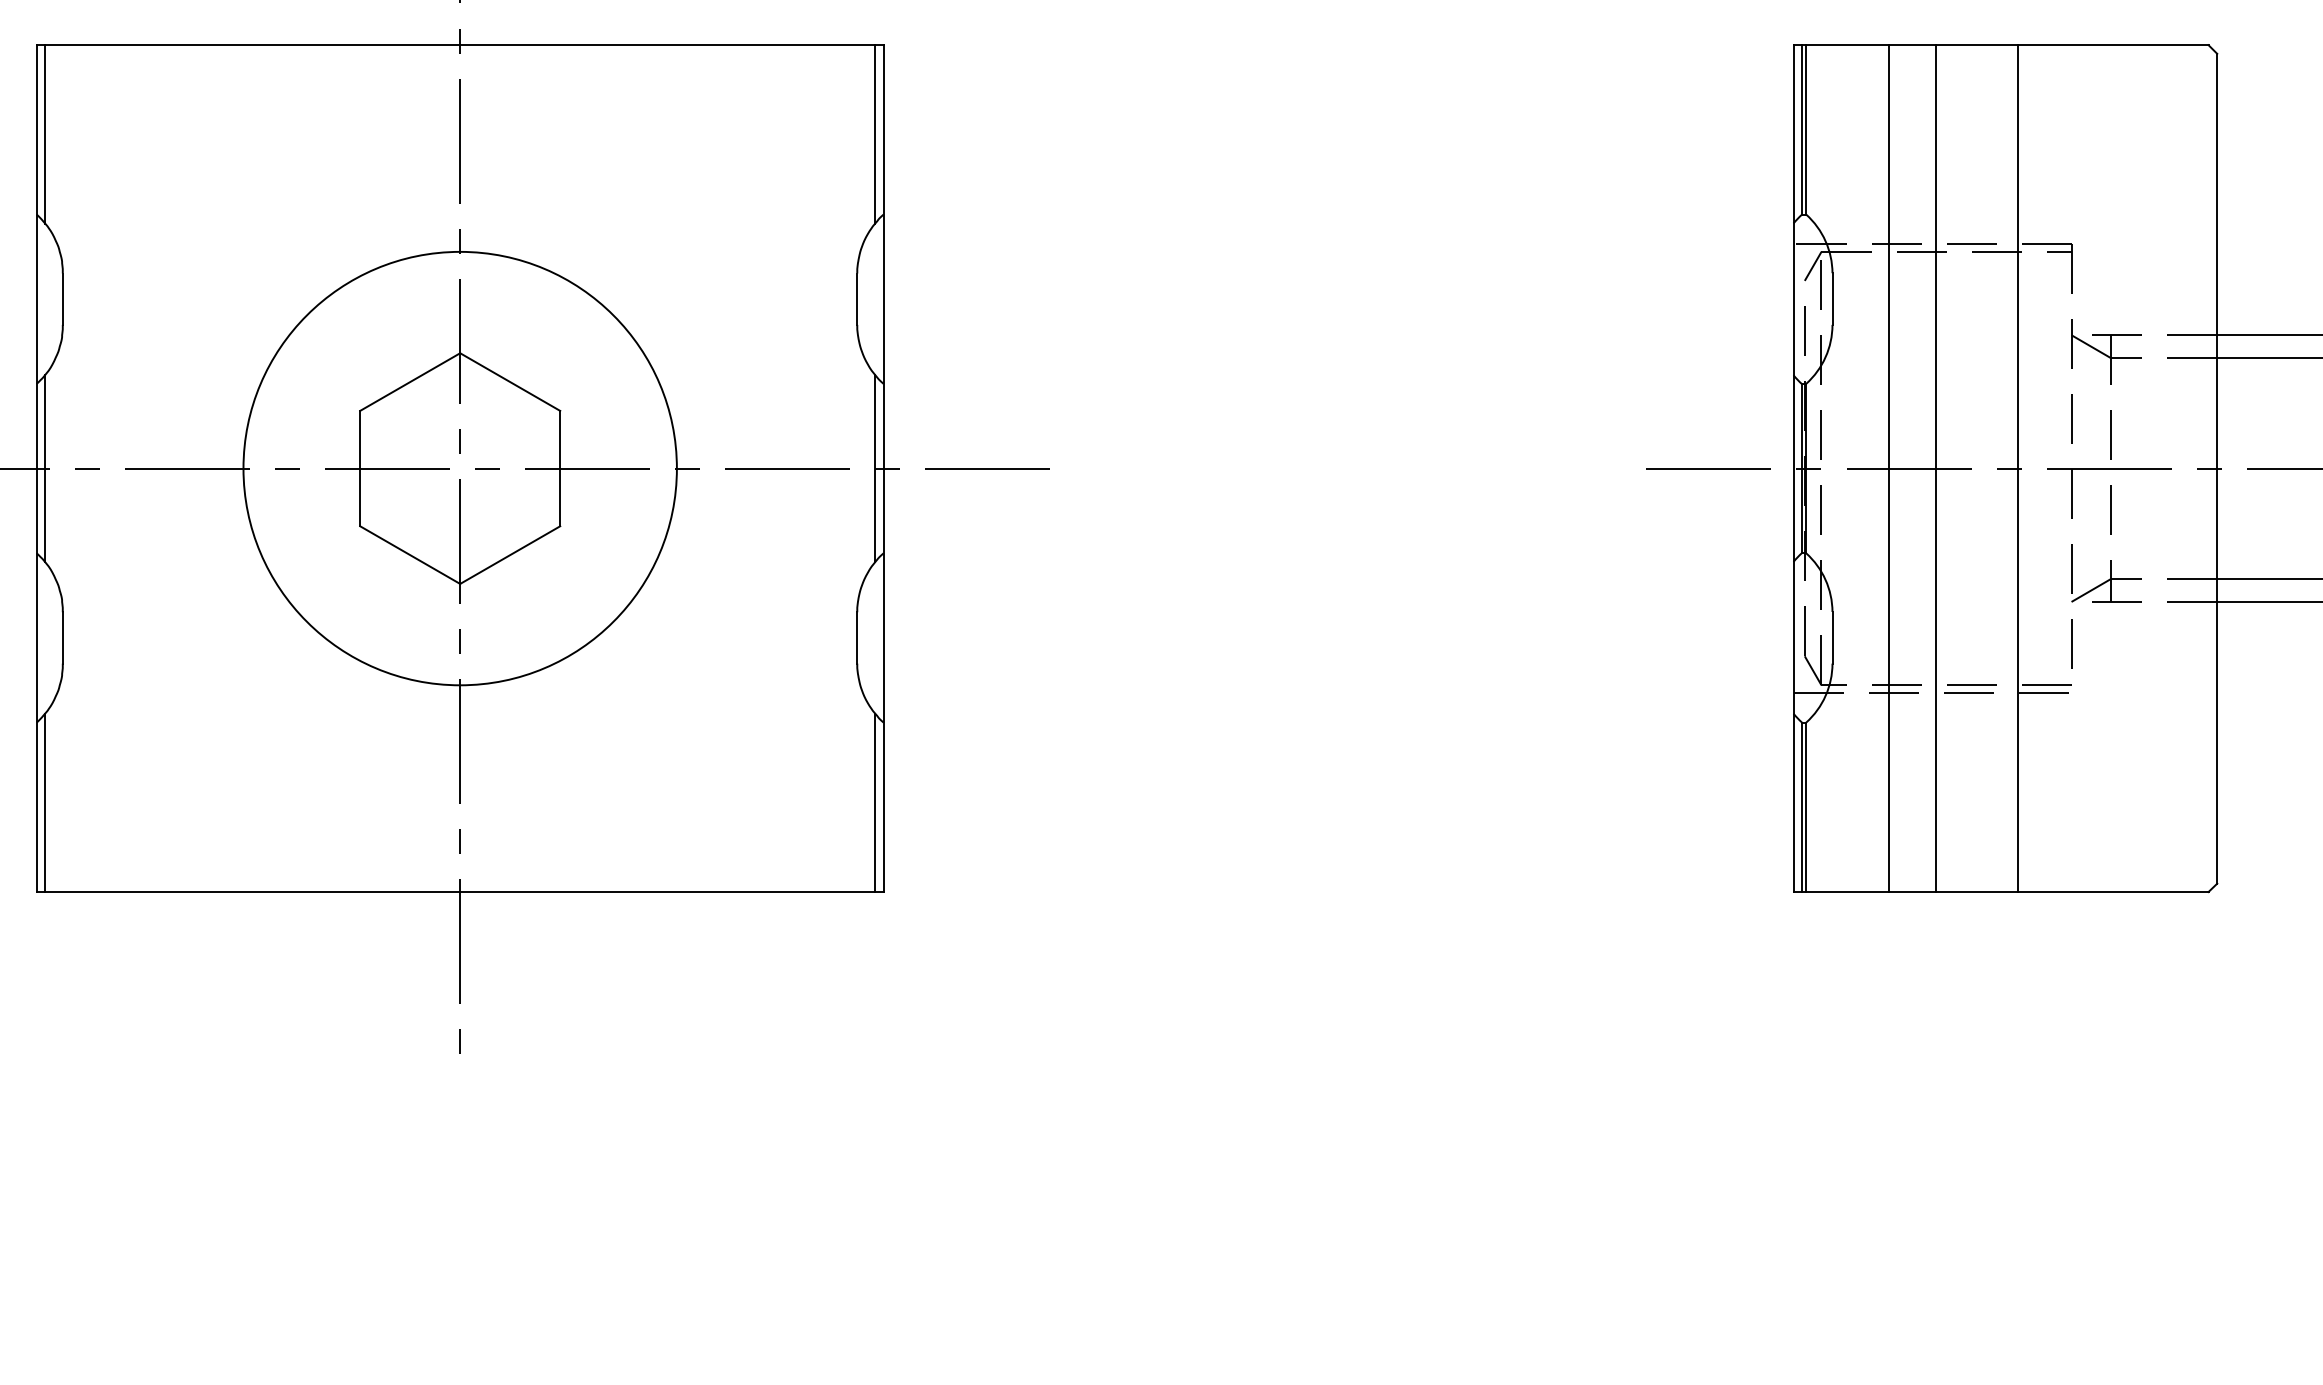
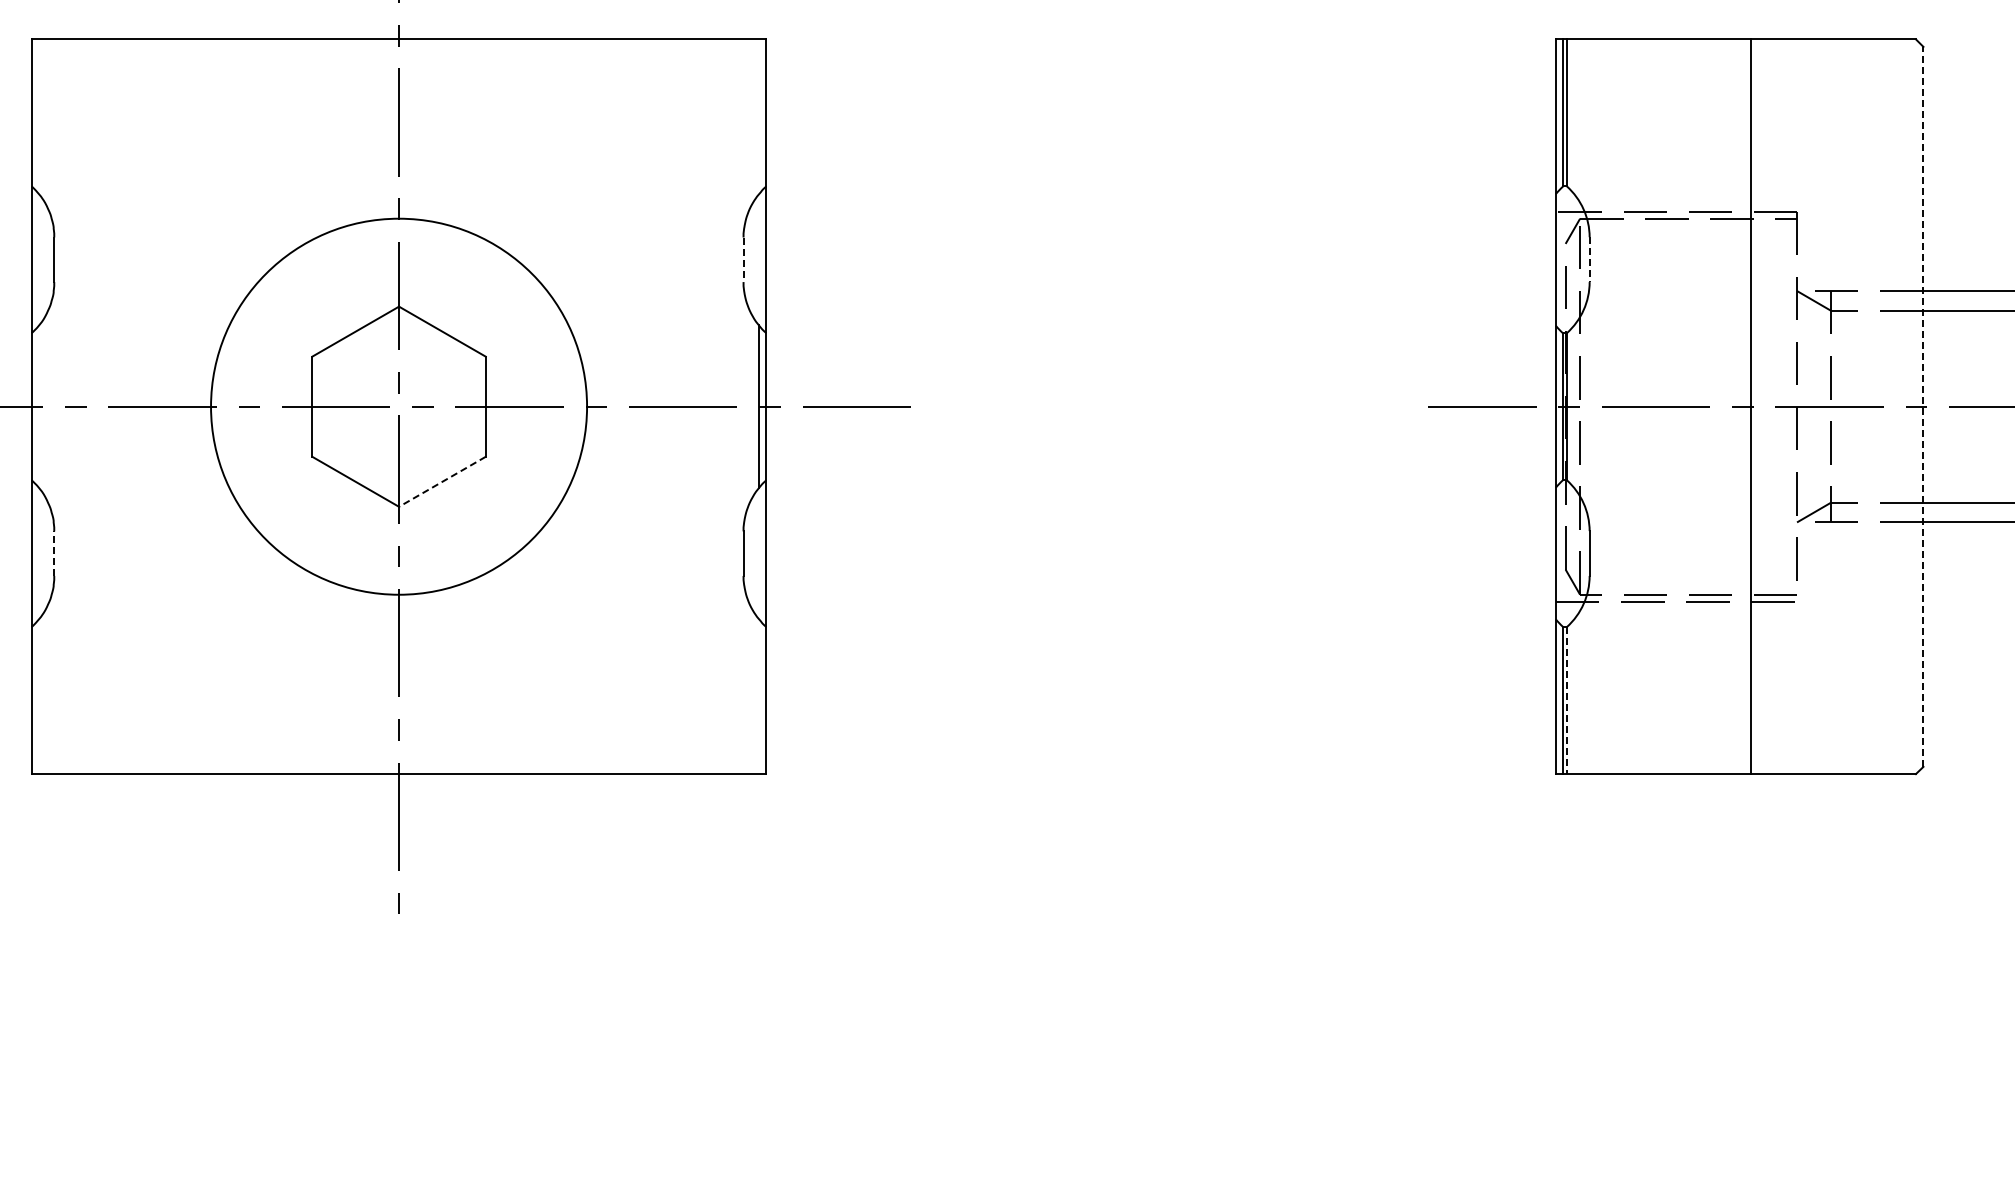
line: (44, 134) -> (38, 116), removed
line: (874, 134) -> (758, 116), removed
line: (857, 300) -> (743, 260), solid -> dashed
line: (1832, 300) -> (1589, 260), solid -> dashed
line: (44, 468) -> (38, 406), removed
line: (1888, 468) -> (1638, 406), removed
line: (1936, 468) -> (1679, 406), removed
line: (2217, 468) -> (1923, 406), solid -> dashed
line: (510, 555) -> (442, 482), solid -> dashed
line: (63, 637) -> (54, 553), solid -> dashed
line: (44, 802) -> (38, 696), removed
line: (874, 802) -> (758, 696), removed
line: (1806, 808) -> (1567, 701), solid -> dashed

